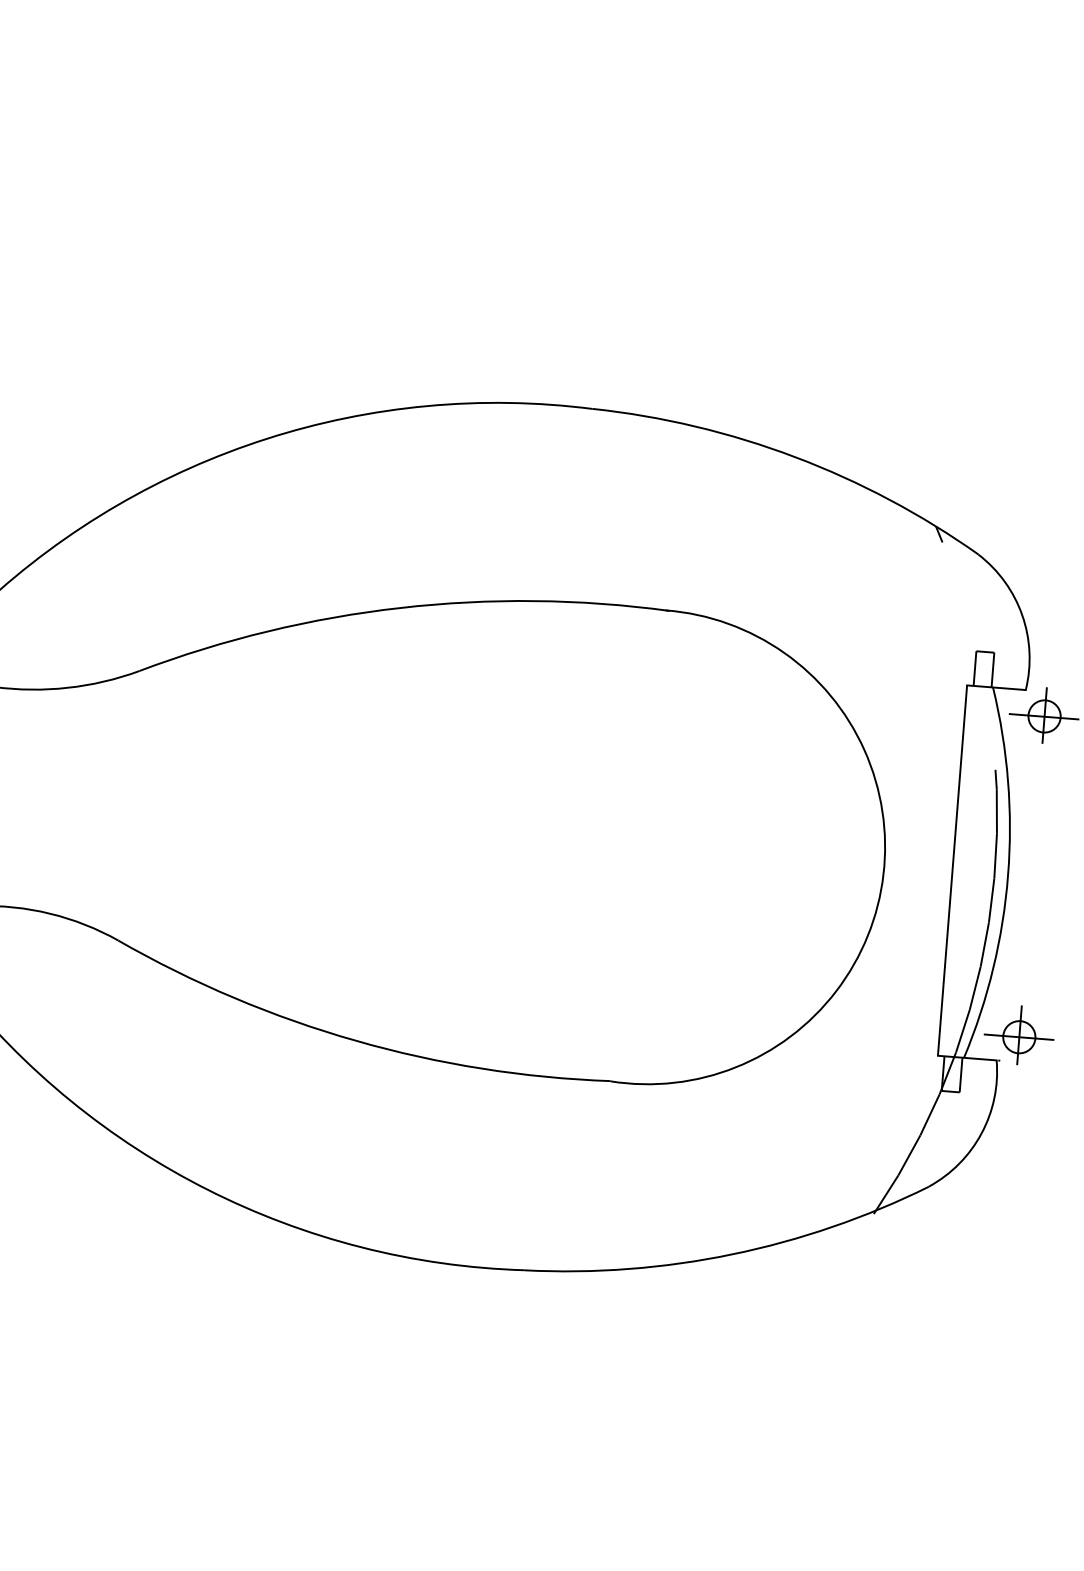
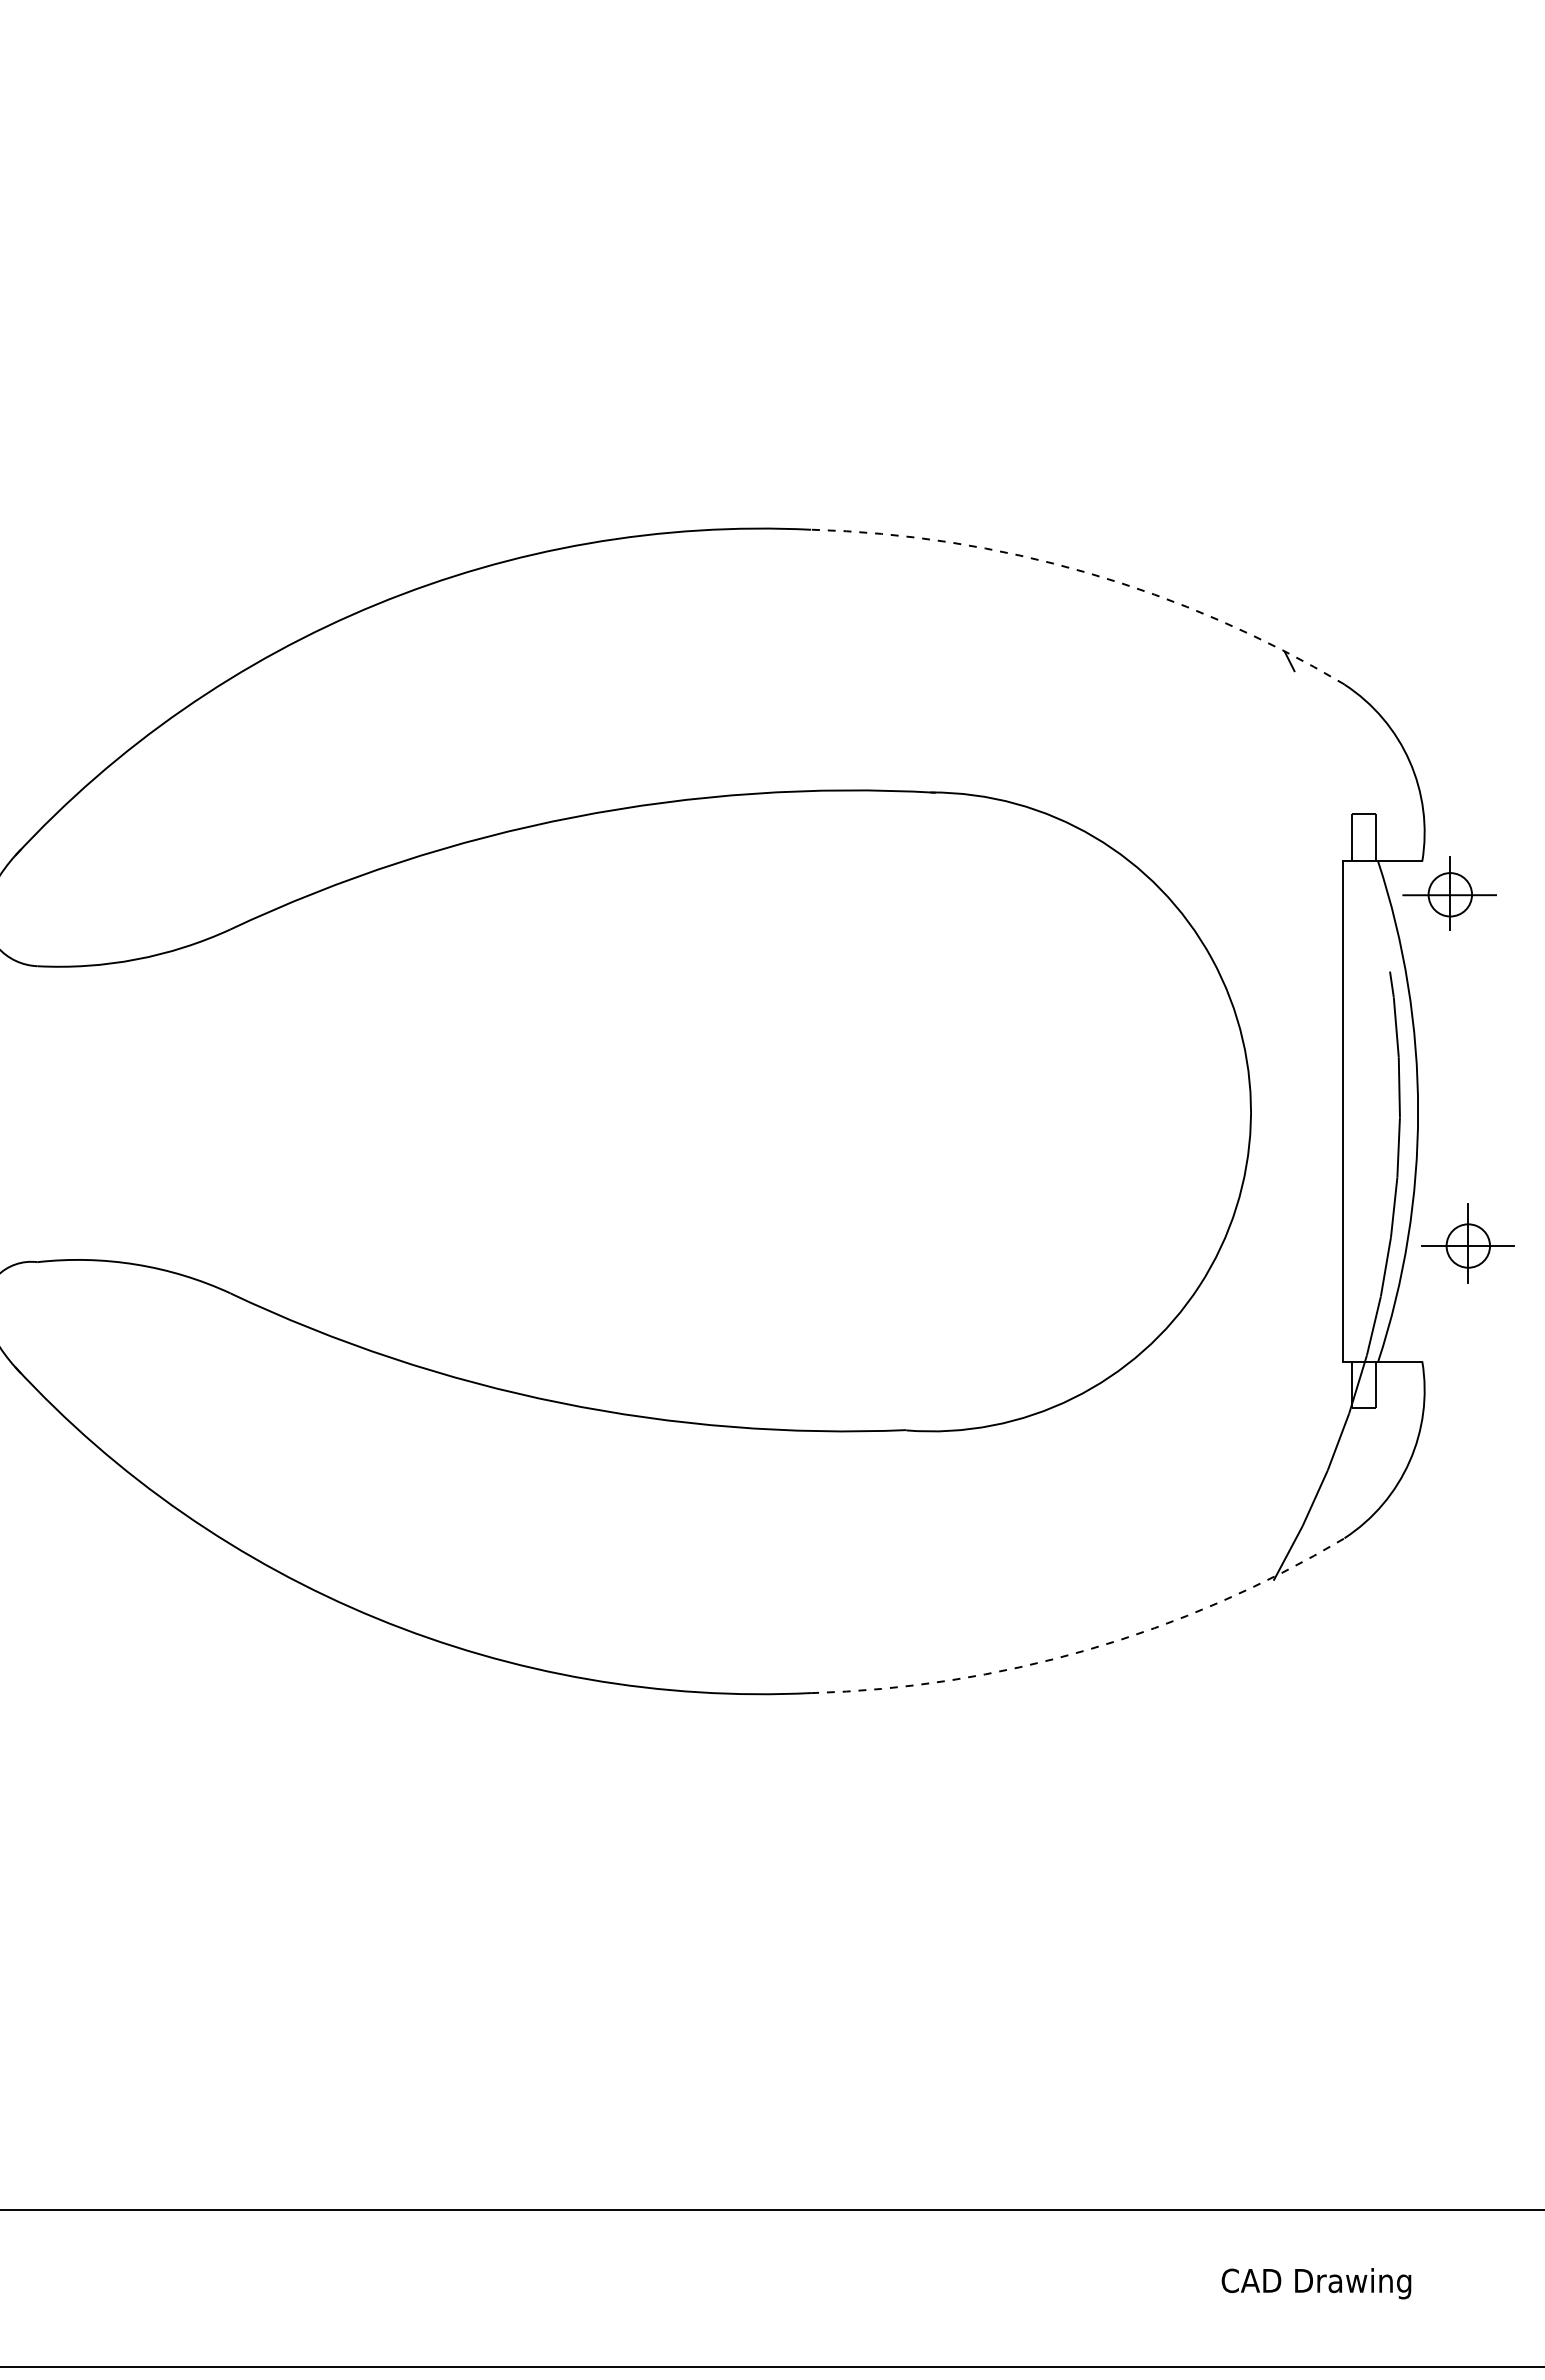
arc: (794, 456) -> (1087, 572), solid -> dashed
part: (1018, 1035) -> (1467, 1243), moved
arc: (731, 1254) -> (1087, 1649), solid -> dashed

